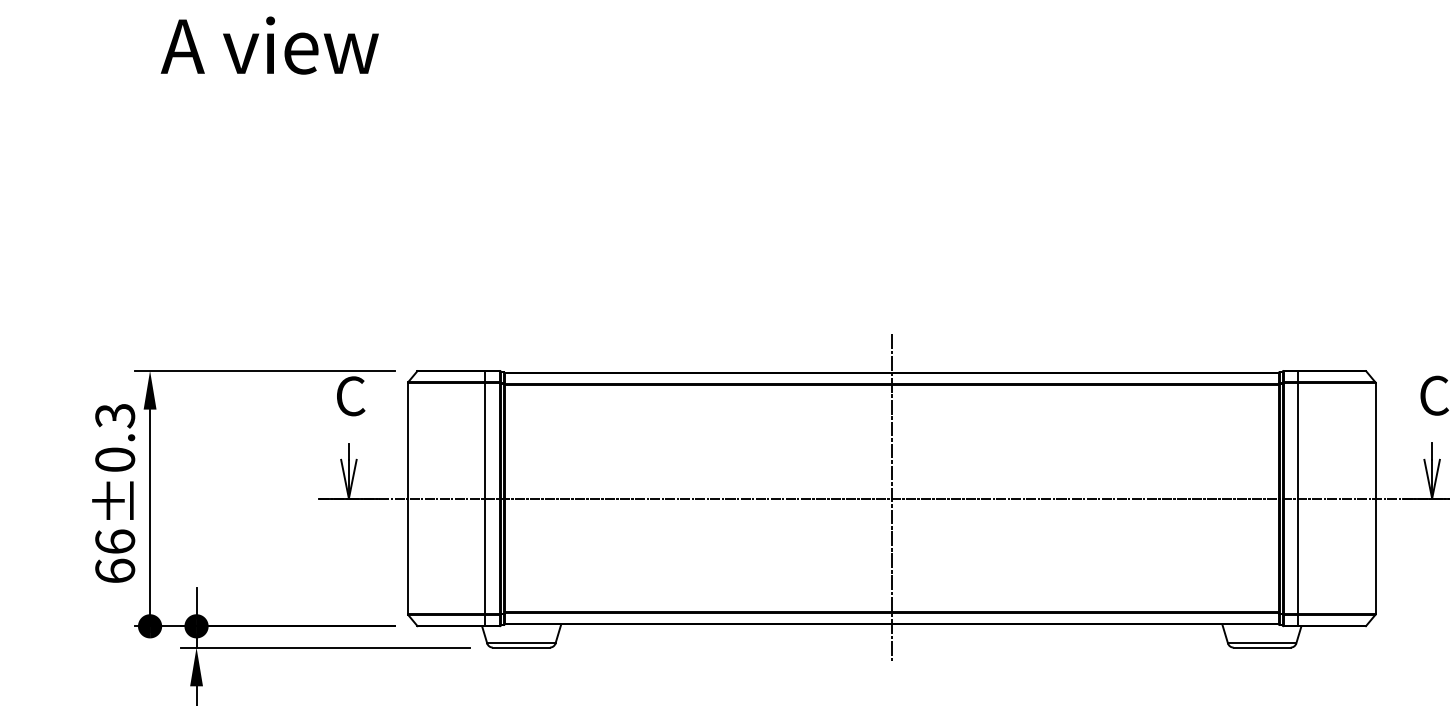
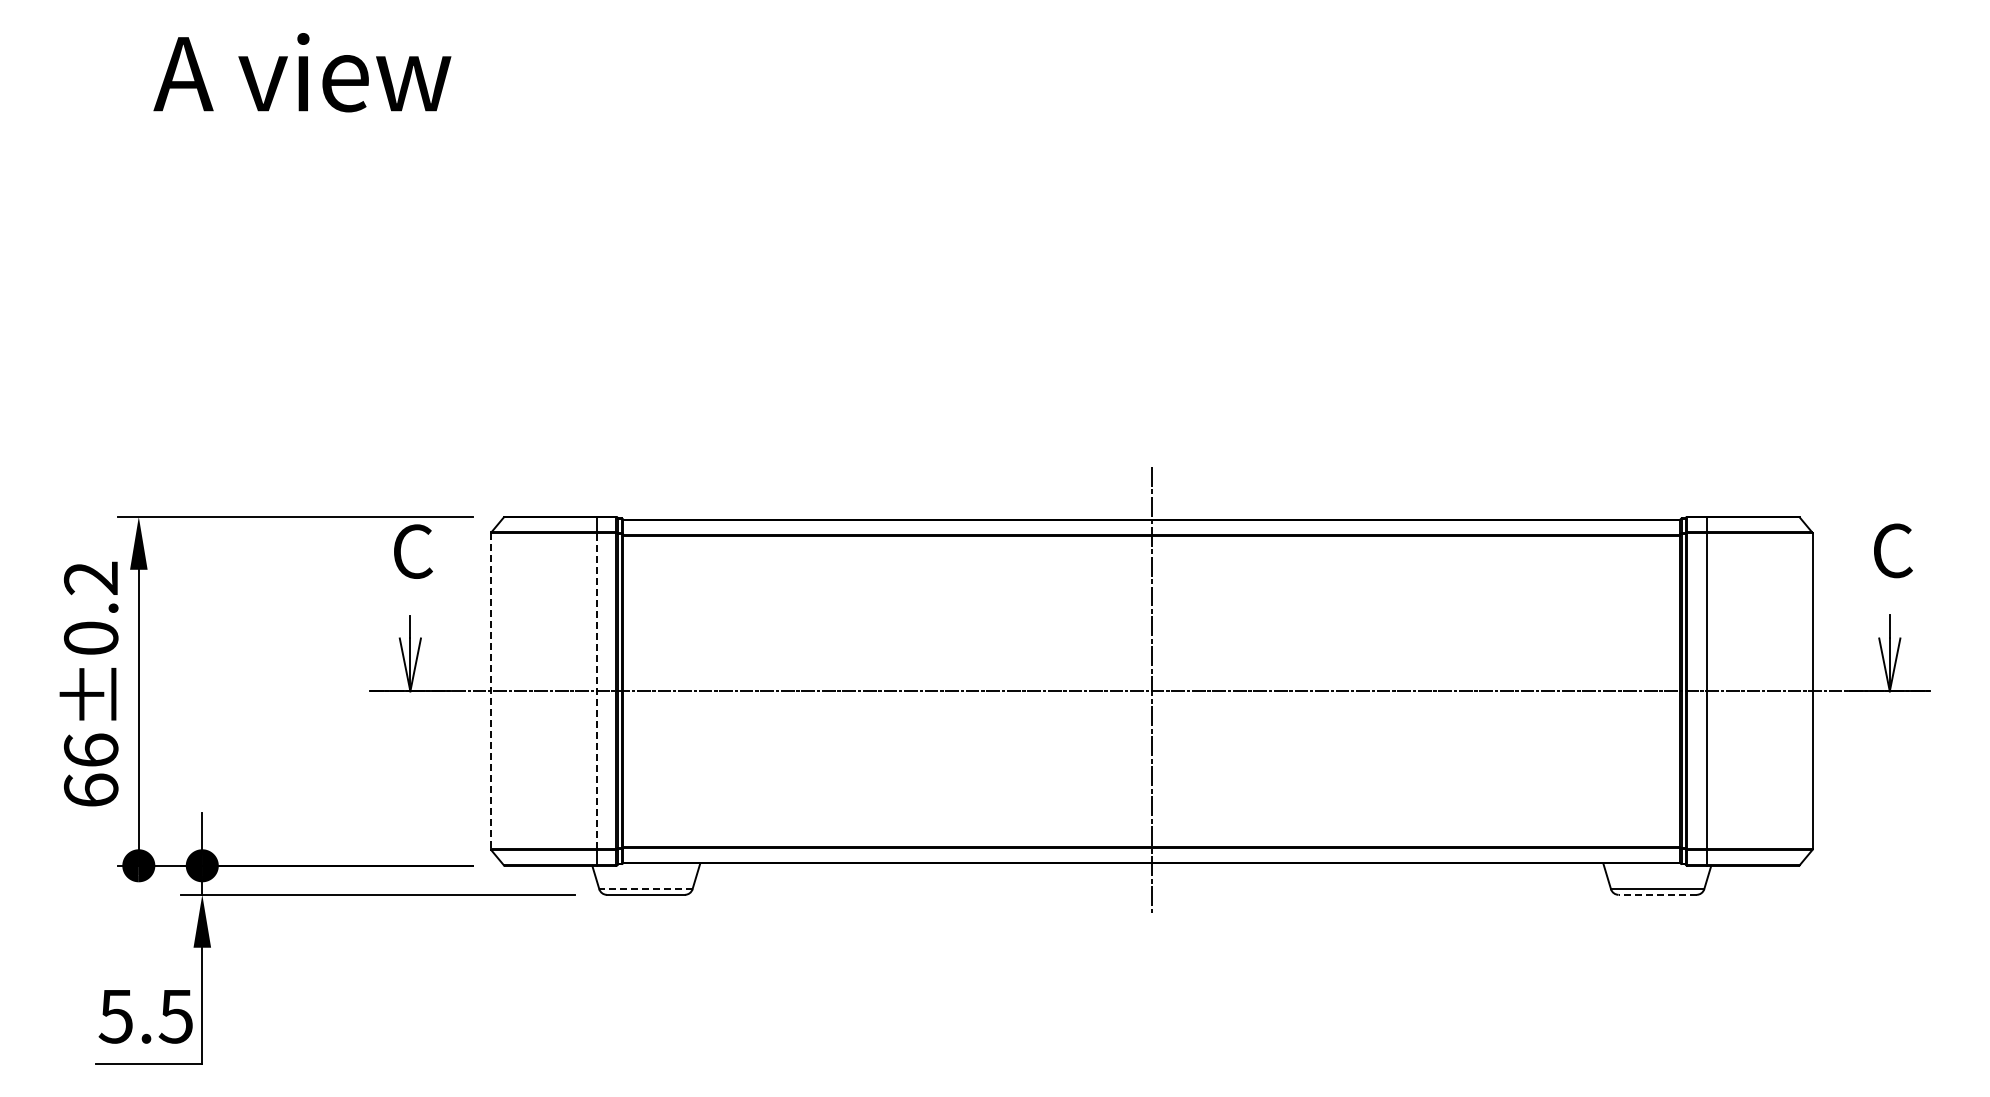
text: (115, 415) -> (91, 578), 66±0.3 -> 66±0.2
line: (408, 498) -> (491, 691), solid -> dashed
line: (485, 498) -> (596, 691), solid -> dashed
line: (521, 643) -> (645, 889), solid -> dashed
line: (1262, 647) -> (1657, 894), solid -> dashed

